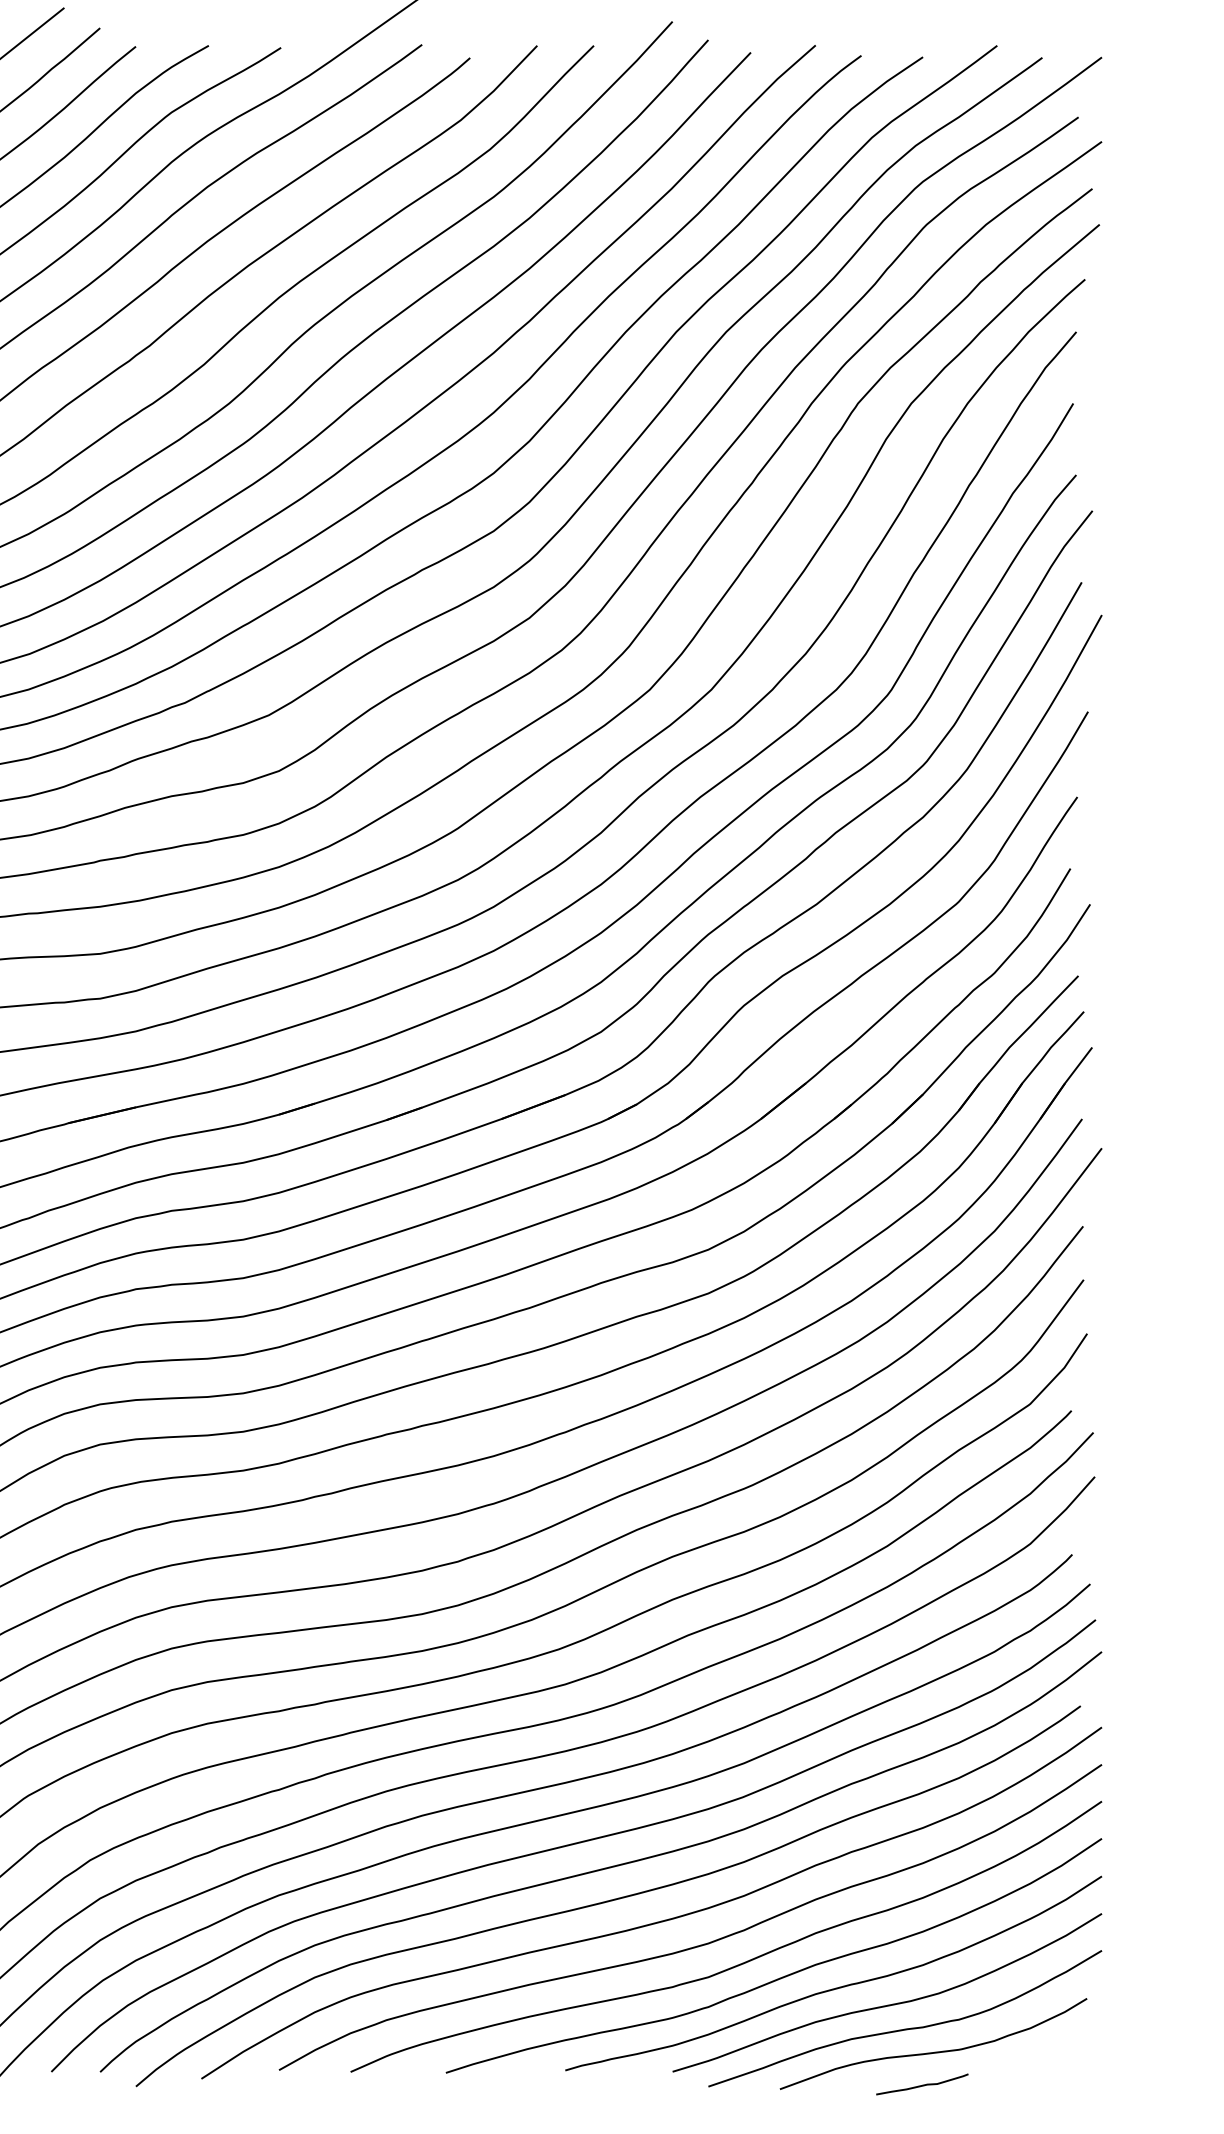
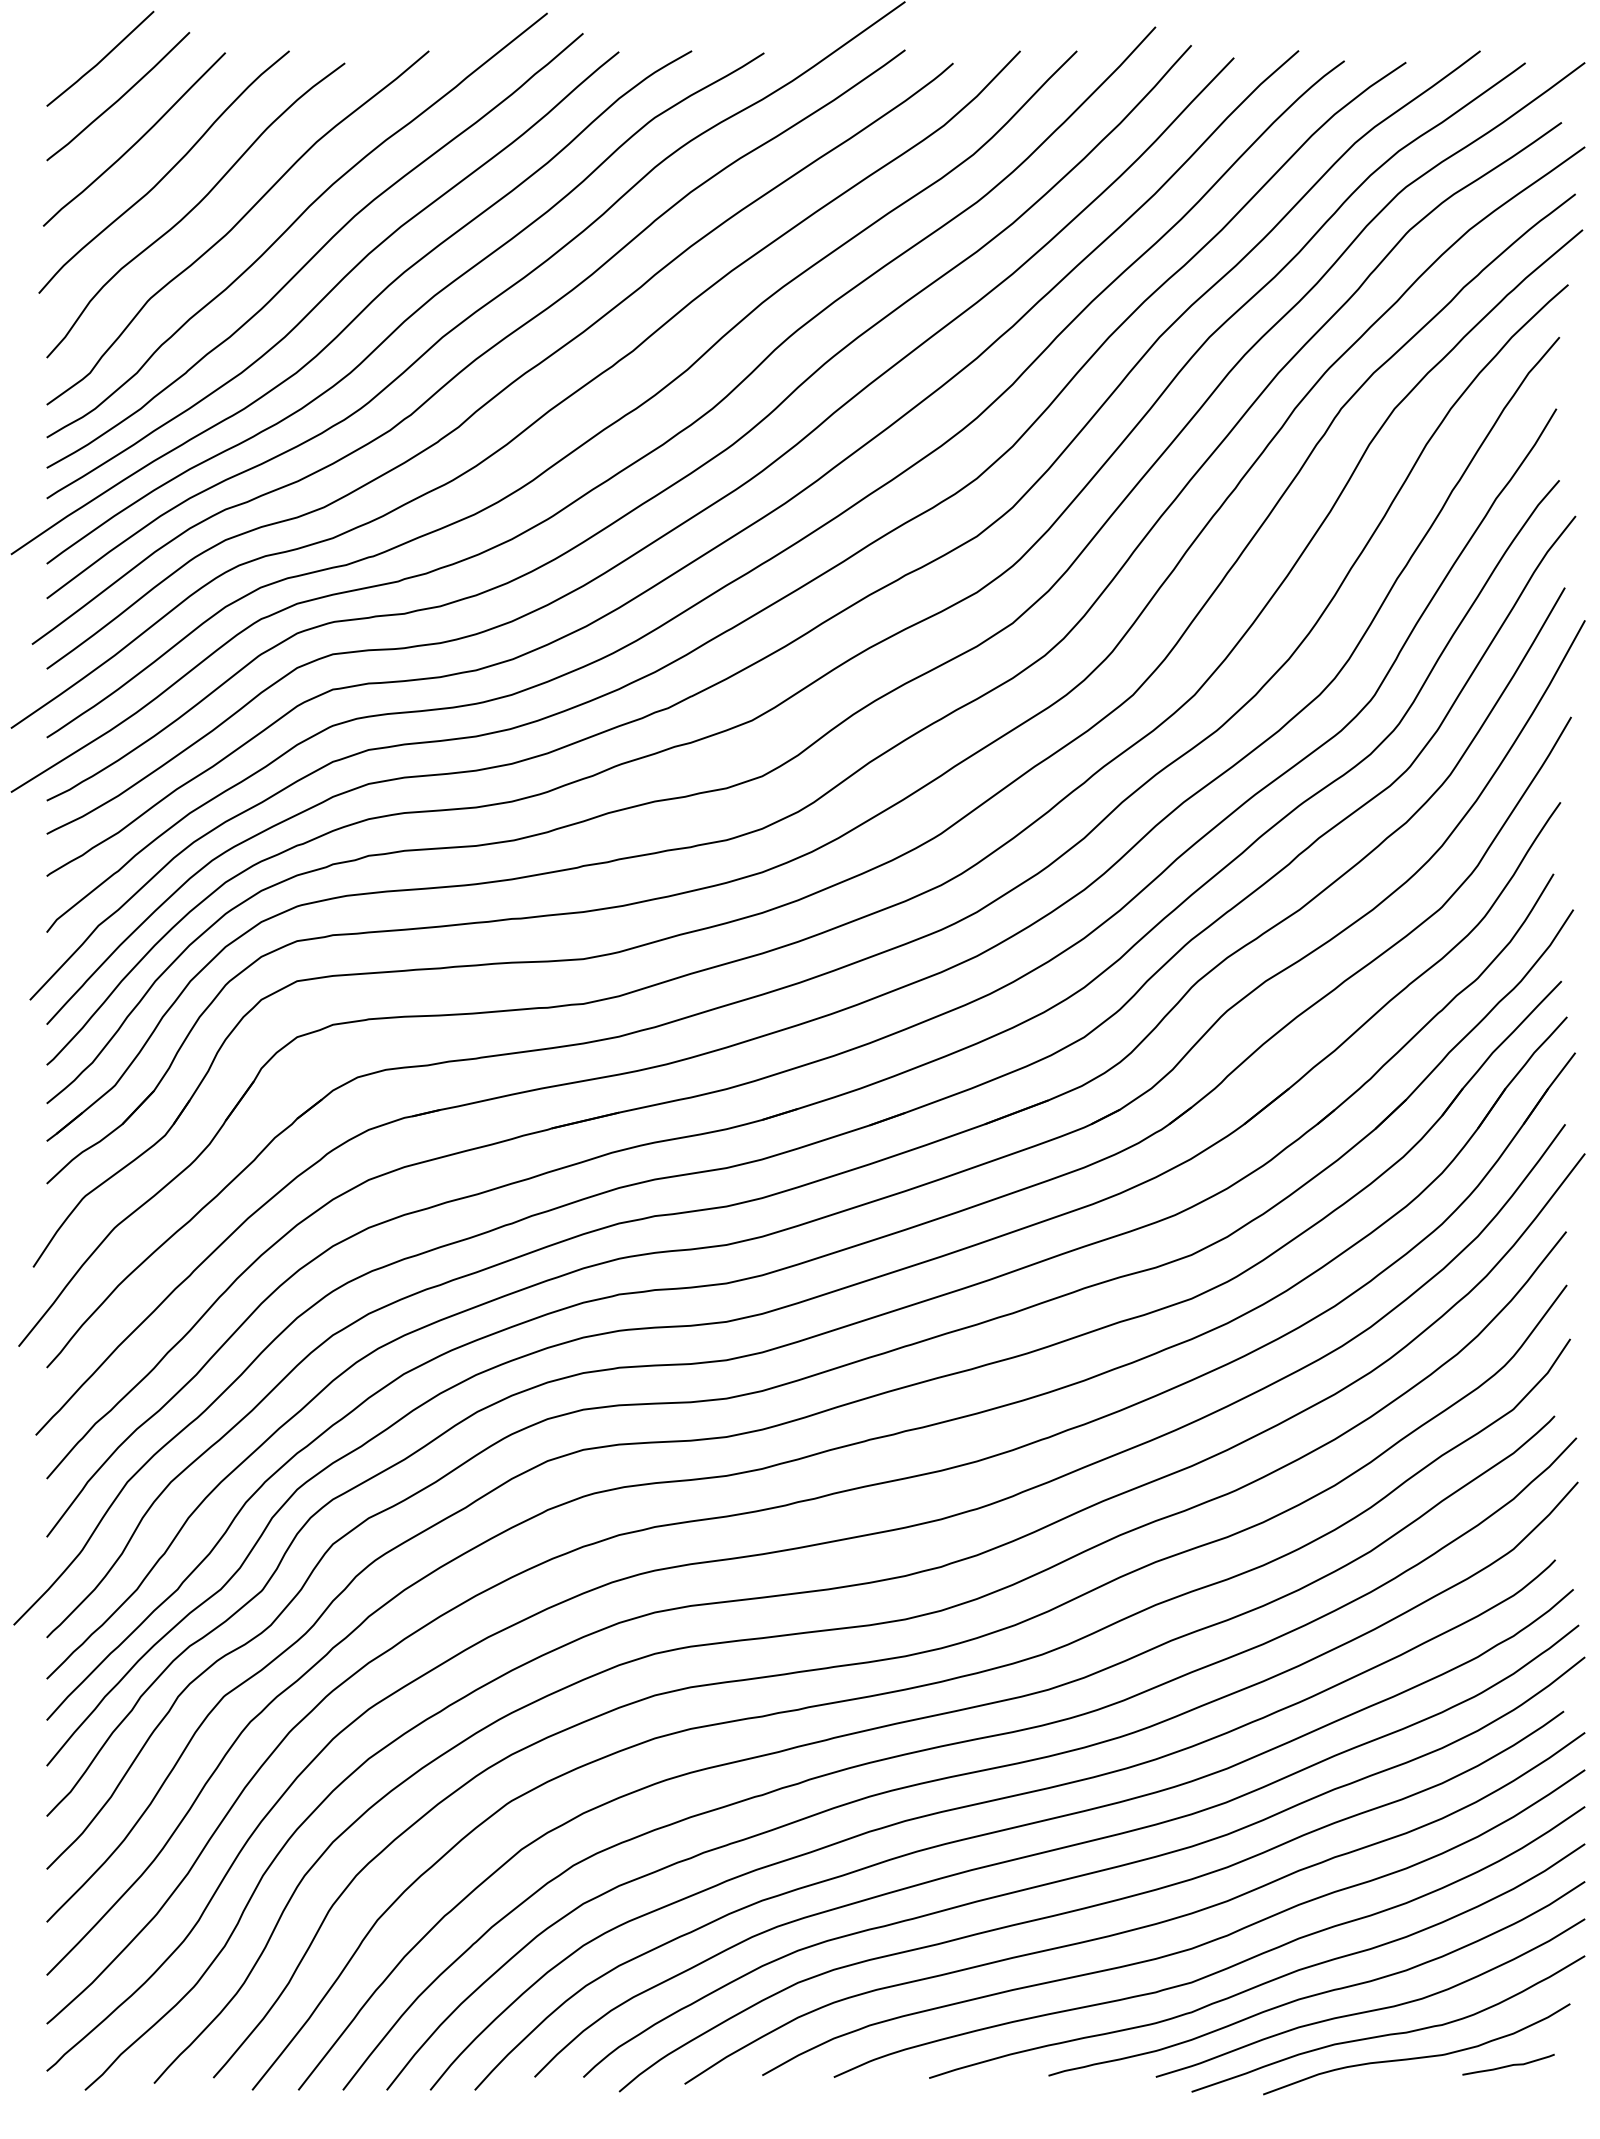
curve: (923, 2084) -> (1509, 2064), moved

